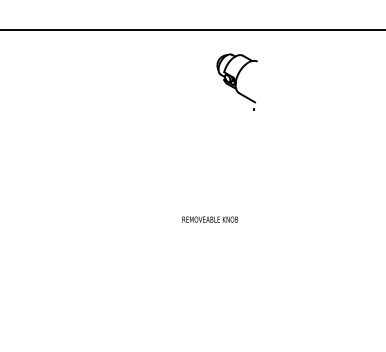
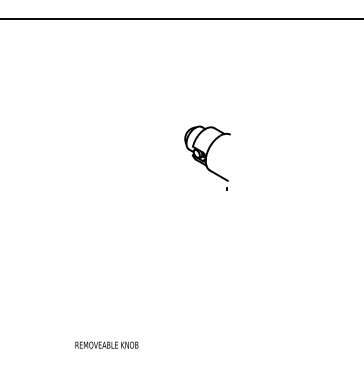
part: (236, 81) -> (206, 157), moved
text: (209, 219) -> (106, 345), moved

